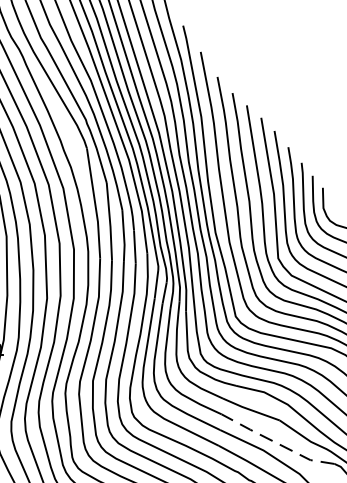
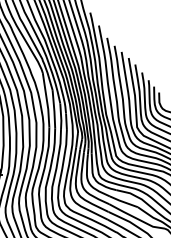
line: (276, 443) -> (136, 218), dashed -> solid

